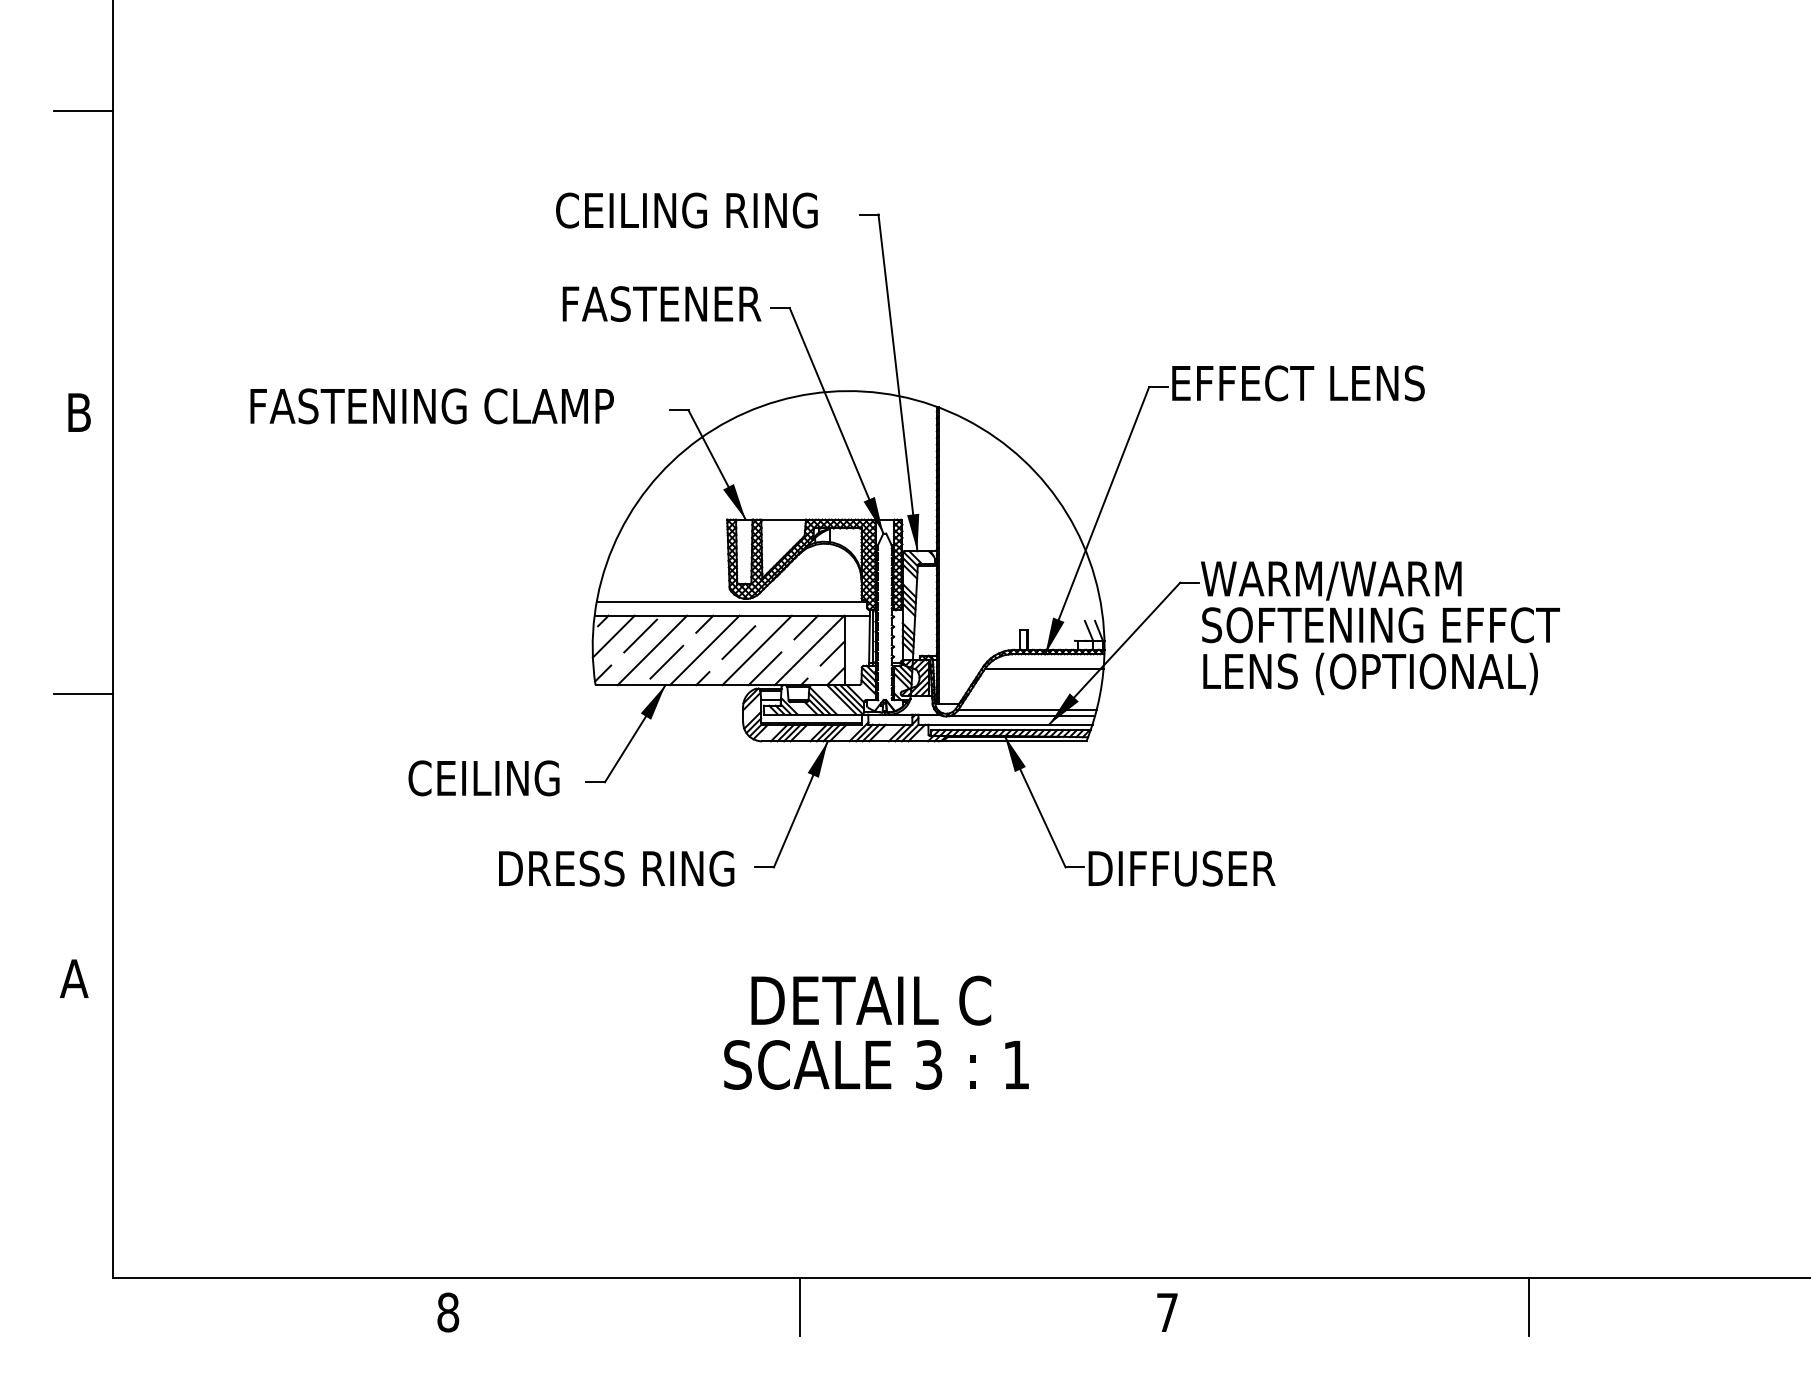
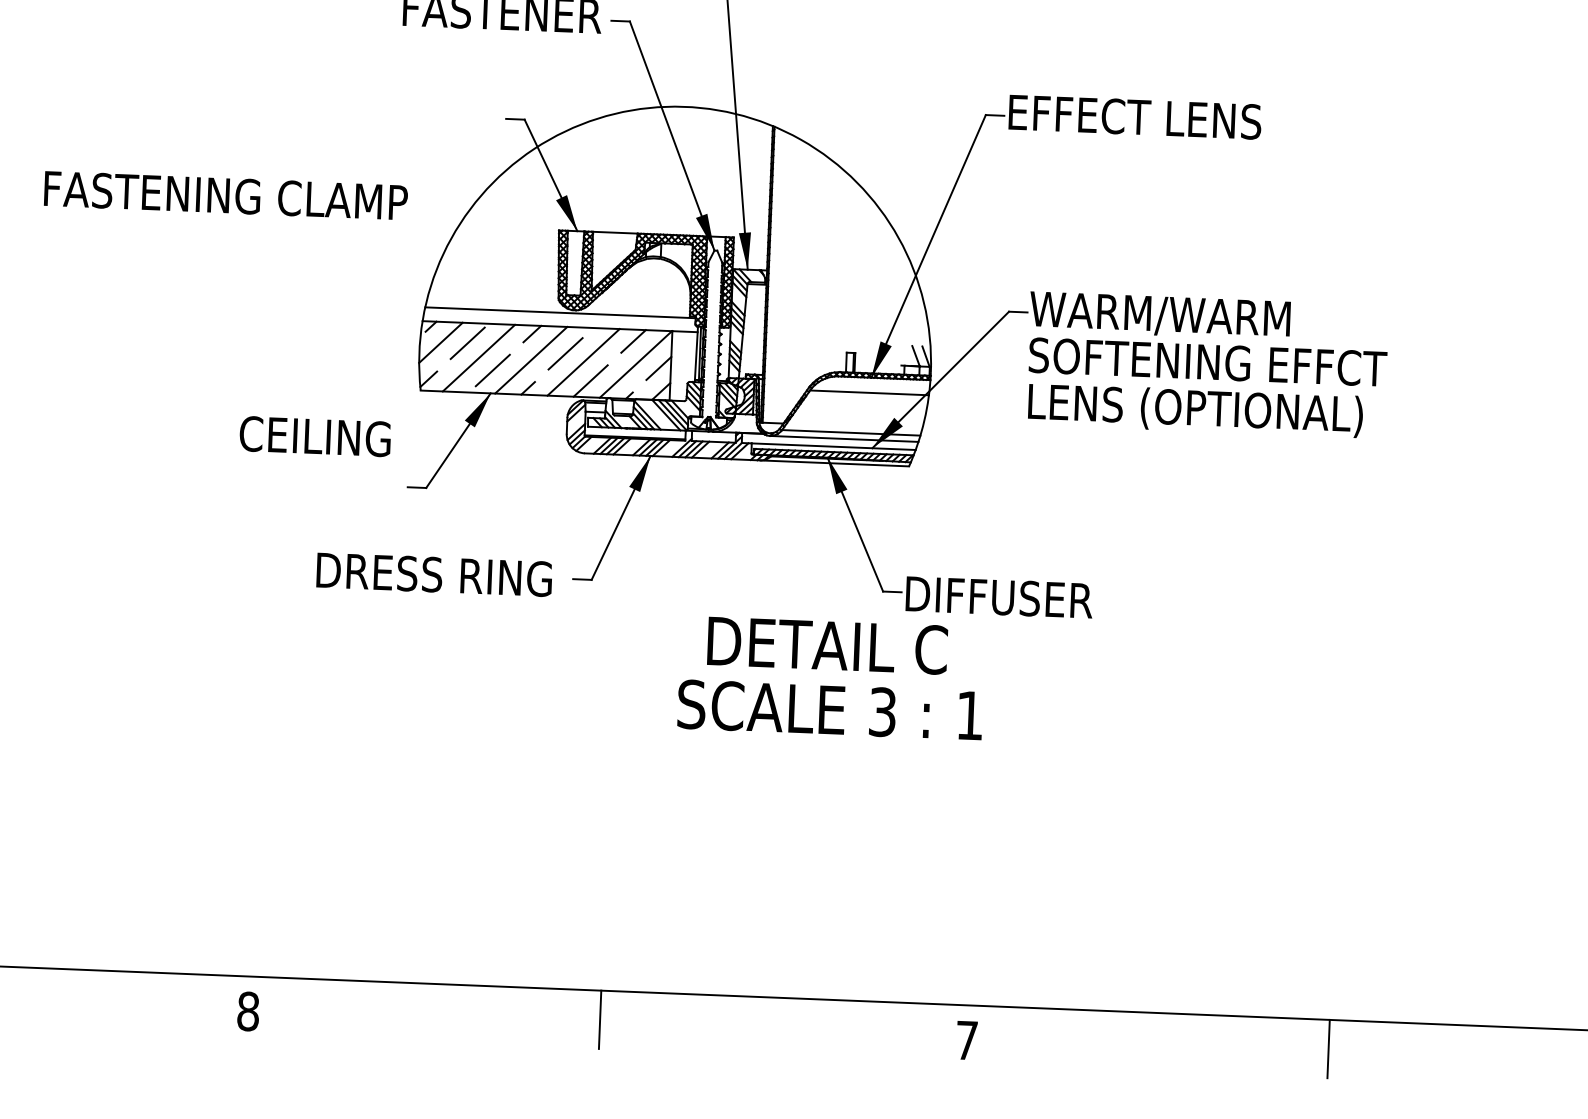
text: (431, 406) -> (225, 195), moved
text: (483, 778) -> (314, 436), moved
text: (876, 1032) -> (831, 677), moved

